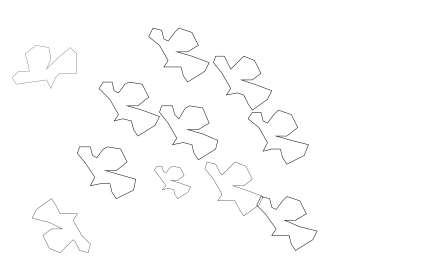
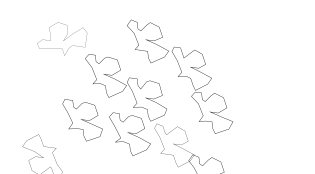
part: (44, 66) -> (62, 38), moved
part: (172, 182) -> (129, 135), size x1.67

